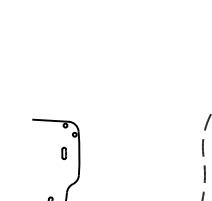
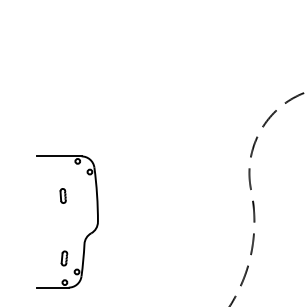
part: (63, 153) -> (62, 195), moved

